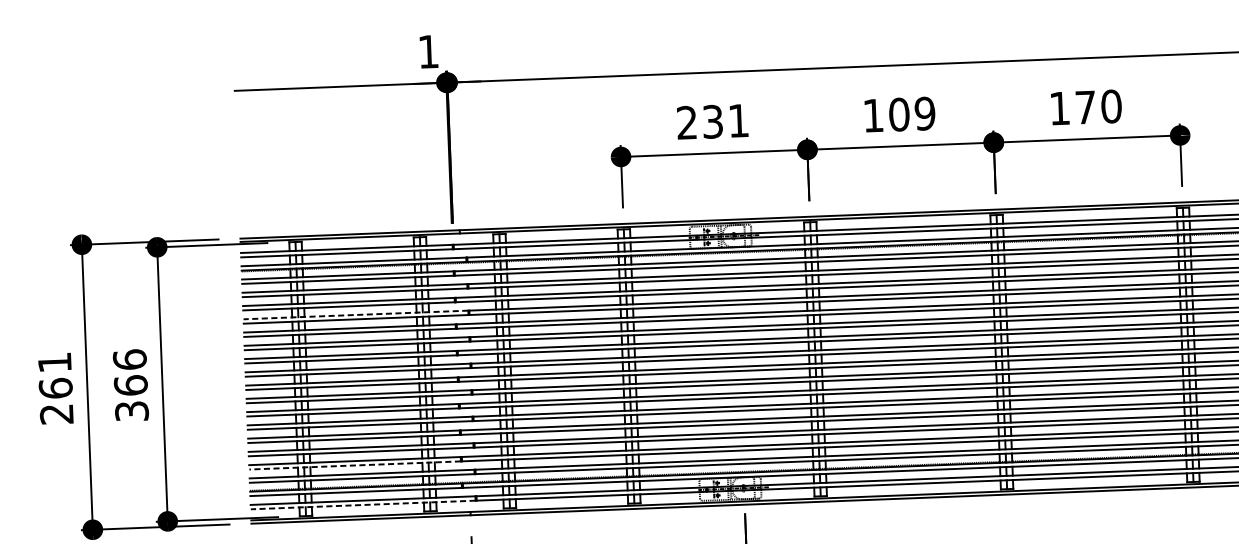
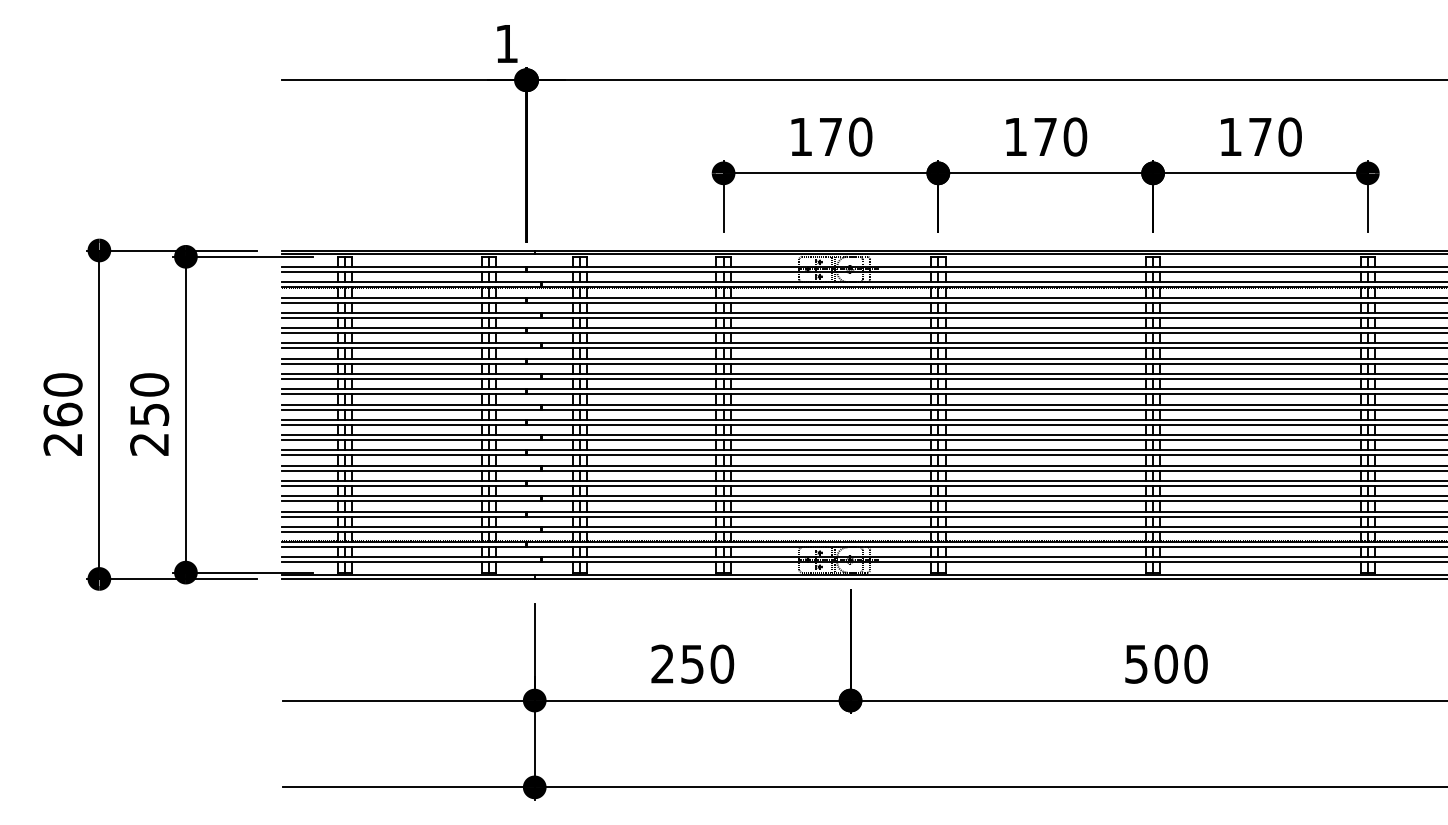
text: (912, 113) -> (1060, 136), 109 -> 170
text: (712, 121) -> (830, 136), 231 -> 170
line: (355, 315) -> (411, 343), dashed -> solid
text: (54, 362) -> (62, 384), 261 -> 260
text: (130, 385) -> (149, 414), 366 -> 250
line: (355, 465) -> (404, 516), dashed -> solid
line: (363, 505) -> (411, 562), dashed -> solid

